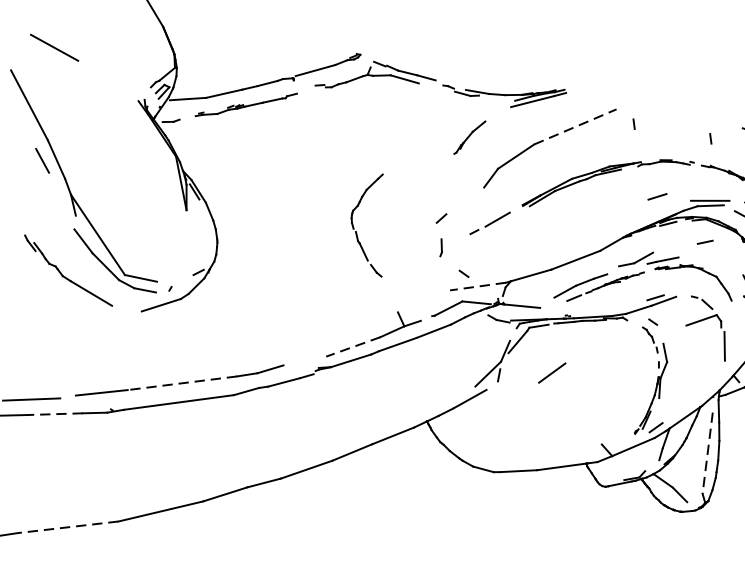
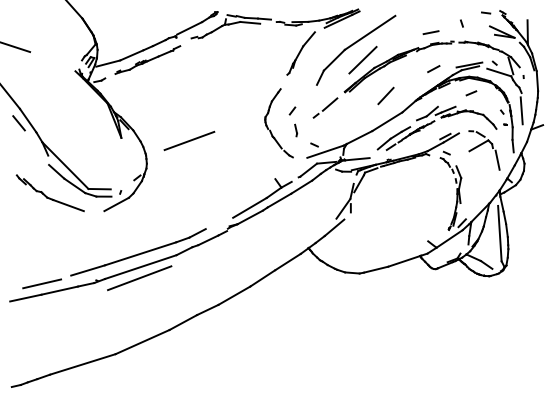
line: (633, 123) -> (408, 23), removed
line: (576, 126) -> (370, 32), dashed -> solid
part: (468, 137) -> (300, 53), size x1.67
line: (662, 143) -> (430, 32), added
line: (556, 164) -> (362, 60), added
part: (356, 230) -> (270, 129), moved
line: (284, 232) -> (189, 140), added
line: (478, 286) -> (325, 151), dashed -> solid
line: (352, 346) -> (249, 207), dashed -> solid
line: (551, 372) -> (385, 95), moved
line: (182, 384) -> (140, 254), dashed -> solid
line: (54, 413) -> (59, 290), dashed -> solid
line: (173, 418) -> (139, 278), added
line: (707, 452) -> (499, 233), dashed -> solid
line: (67, 527) -> (82, 364), dashed -> solid

